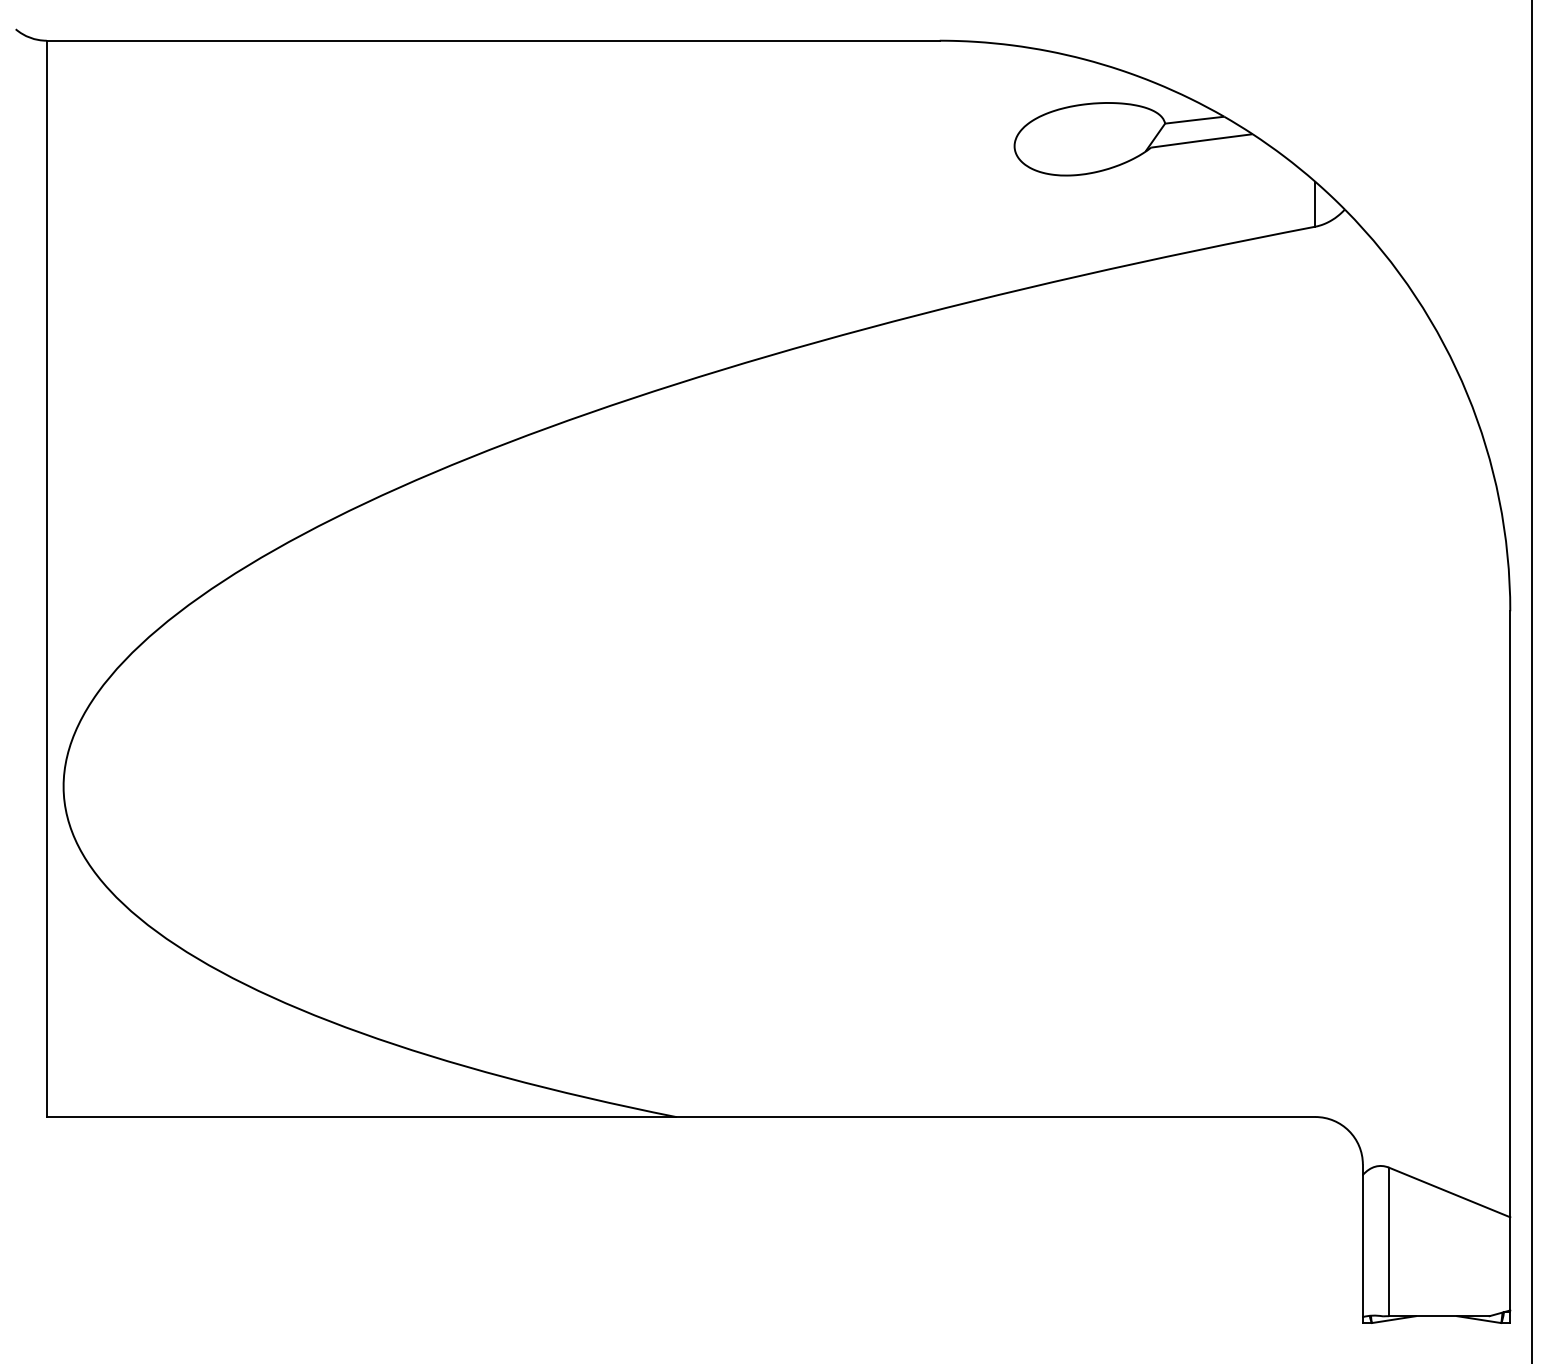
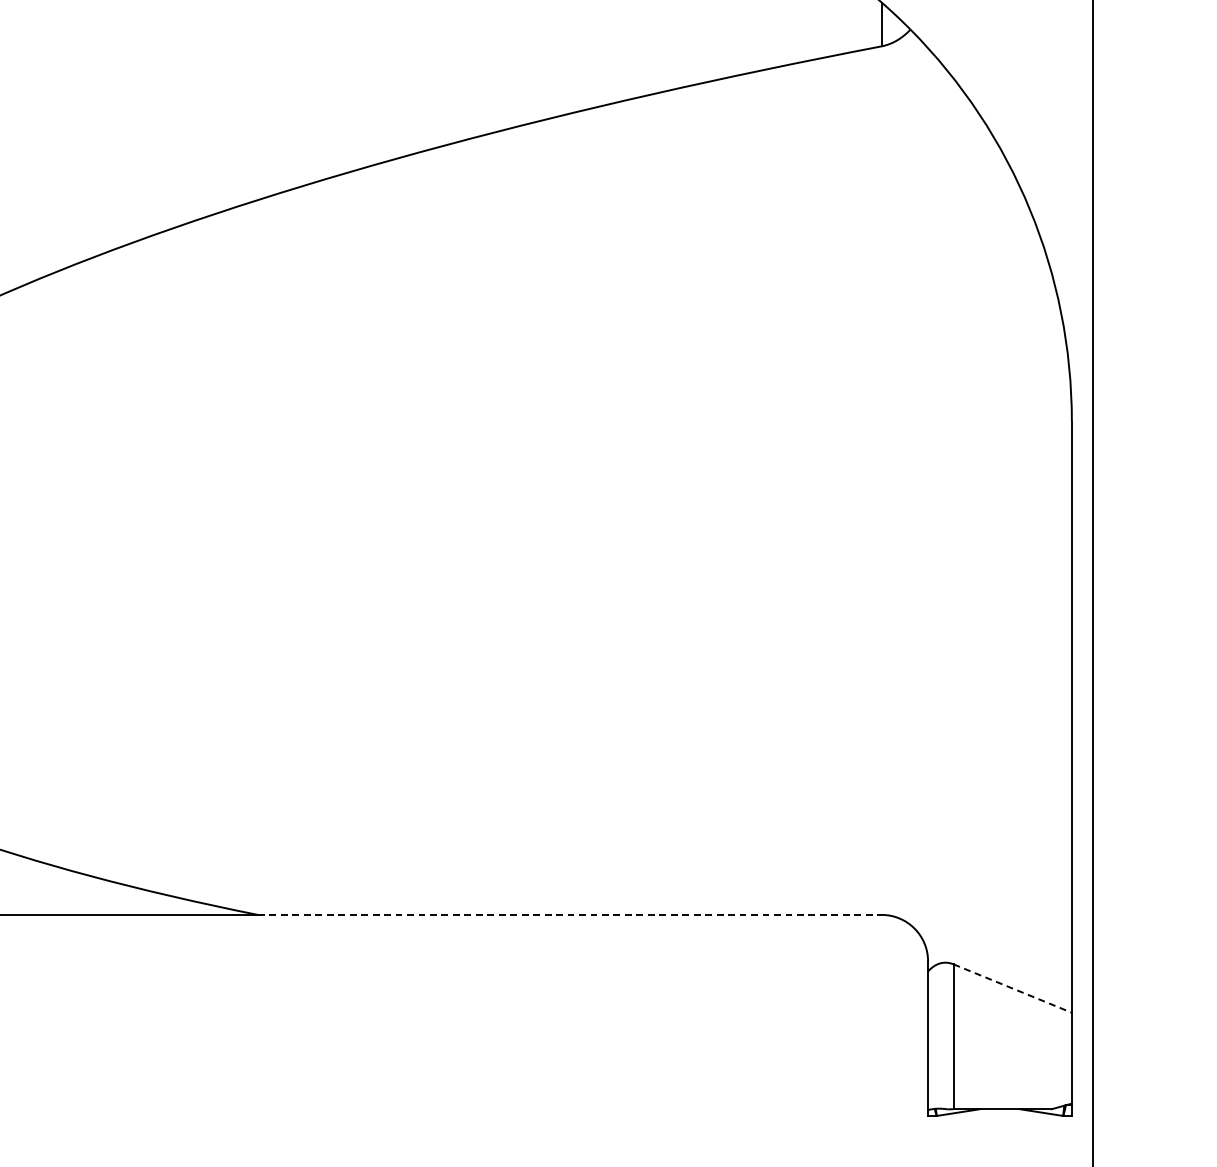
line: (995, 1117) -> (569, 915), solid -> dashed
line: (1449, 1192) -> (1012, 988), solid -> dashed

